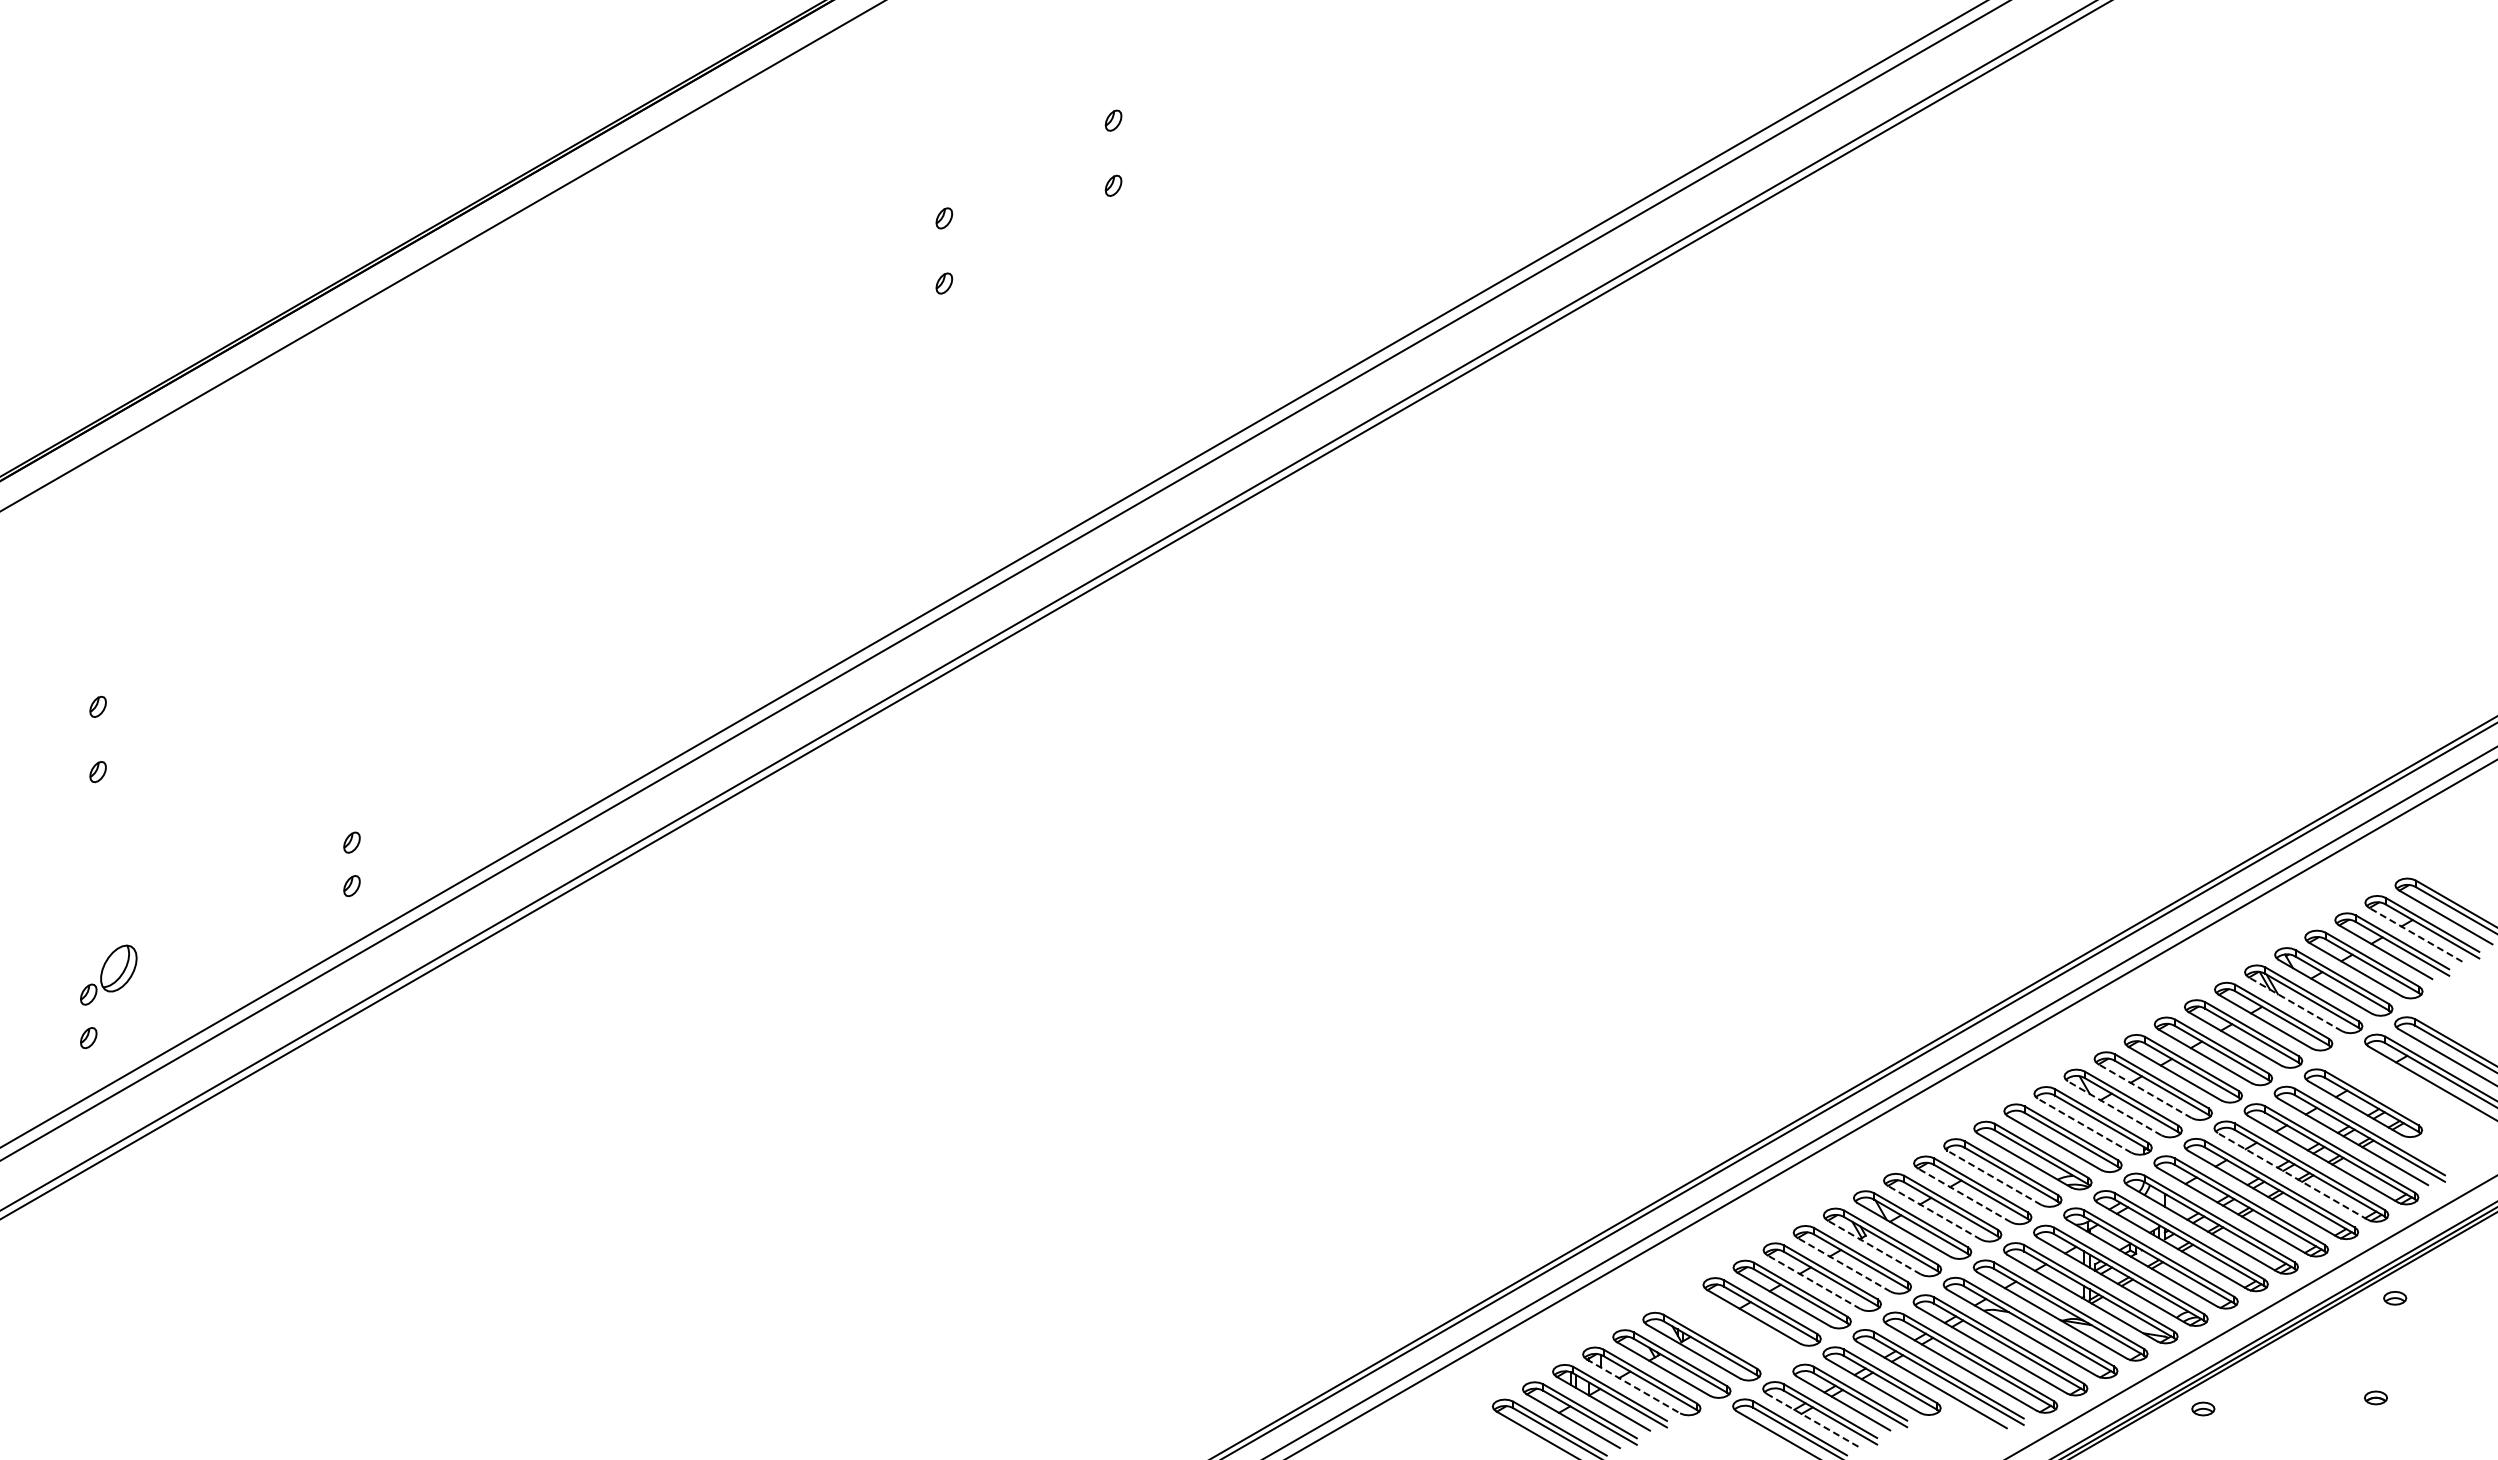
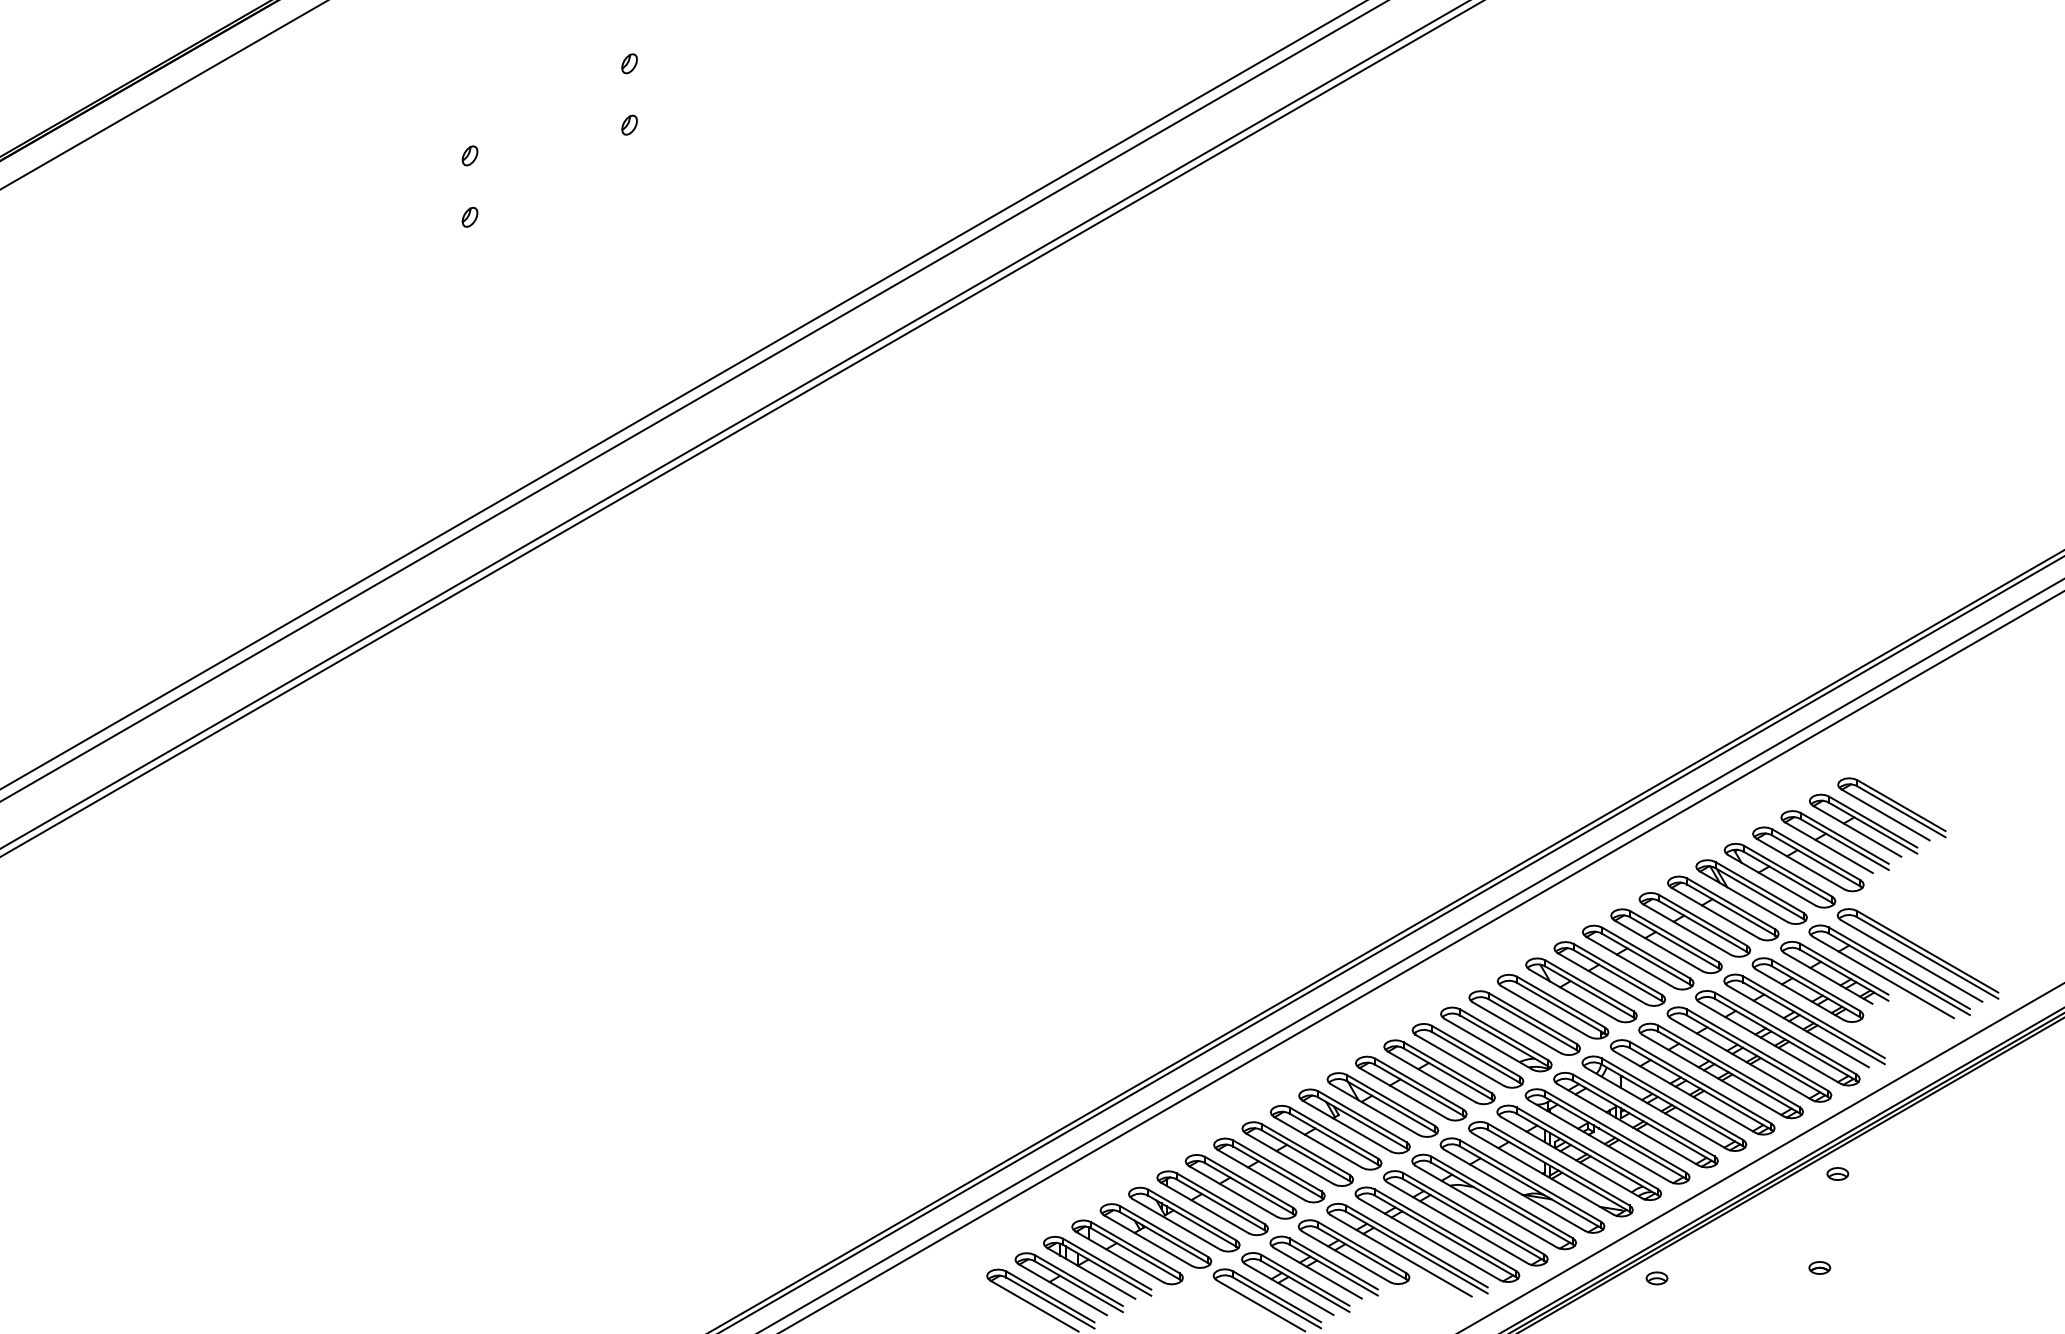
line: (2415, 934) -> (1857, 831), dashed -> solid
line: (2294, 1003) -> (1742, 896), dashed -> solid
part: (2391, 1084) -> (1834, 972), added
line: (2144, 1090) -> (1601, 978), dashed -> solid
line: (2114, 1108) -> (1573, 995), dashed -> solid
line: (2084, 1125) -> (1544, 1011), dashed -> solid
line: (2292, 1176) -> (1741, 1059), dashed -> solid
line: (1993, 1177) -> (1459, 1060), dashed -> solid
line: (1963, 1195) -> (1430, 1077), dashed -> solid
line: (1933, 1212) -> (1402, 1093), dashed -> solid
line: (1873, 1247) -> (1346, 1126), dashed -> solid
line: (1843, 1264) -> (1317, 1142), dashed -> solid
line: (1813, 1281) -> (1289, 1158), dashed -> solid
part: (1731, 1329) -> (1212, 1203), added
line: (1633, 1386) -> (1119, 1257), dashed -> solid
line: (1813, 1421) -> (1289, 1290), dashed -> solid

